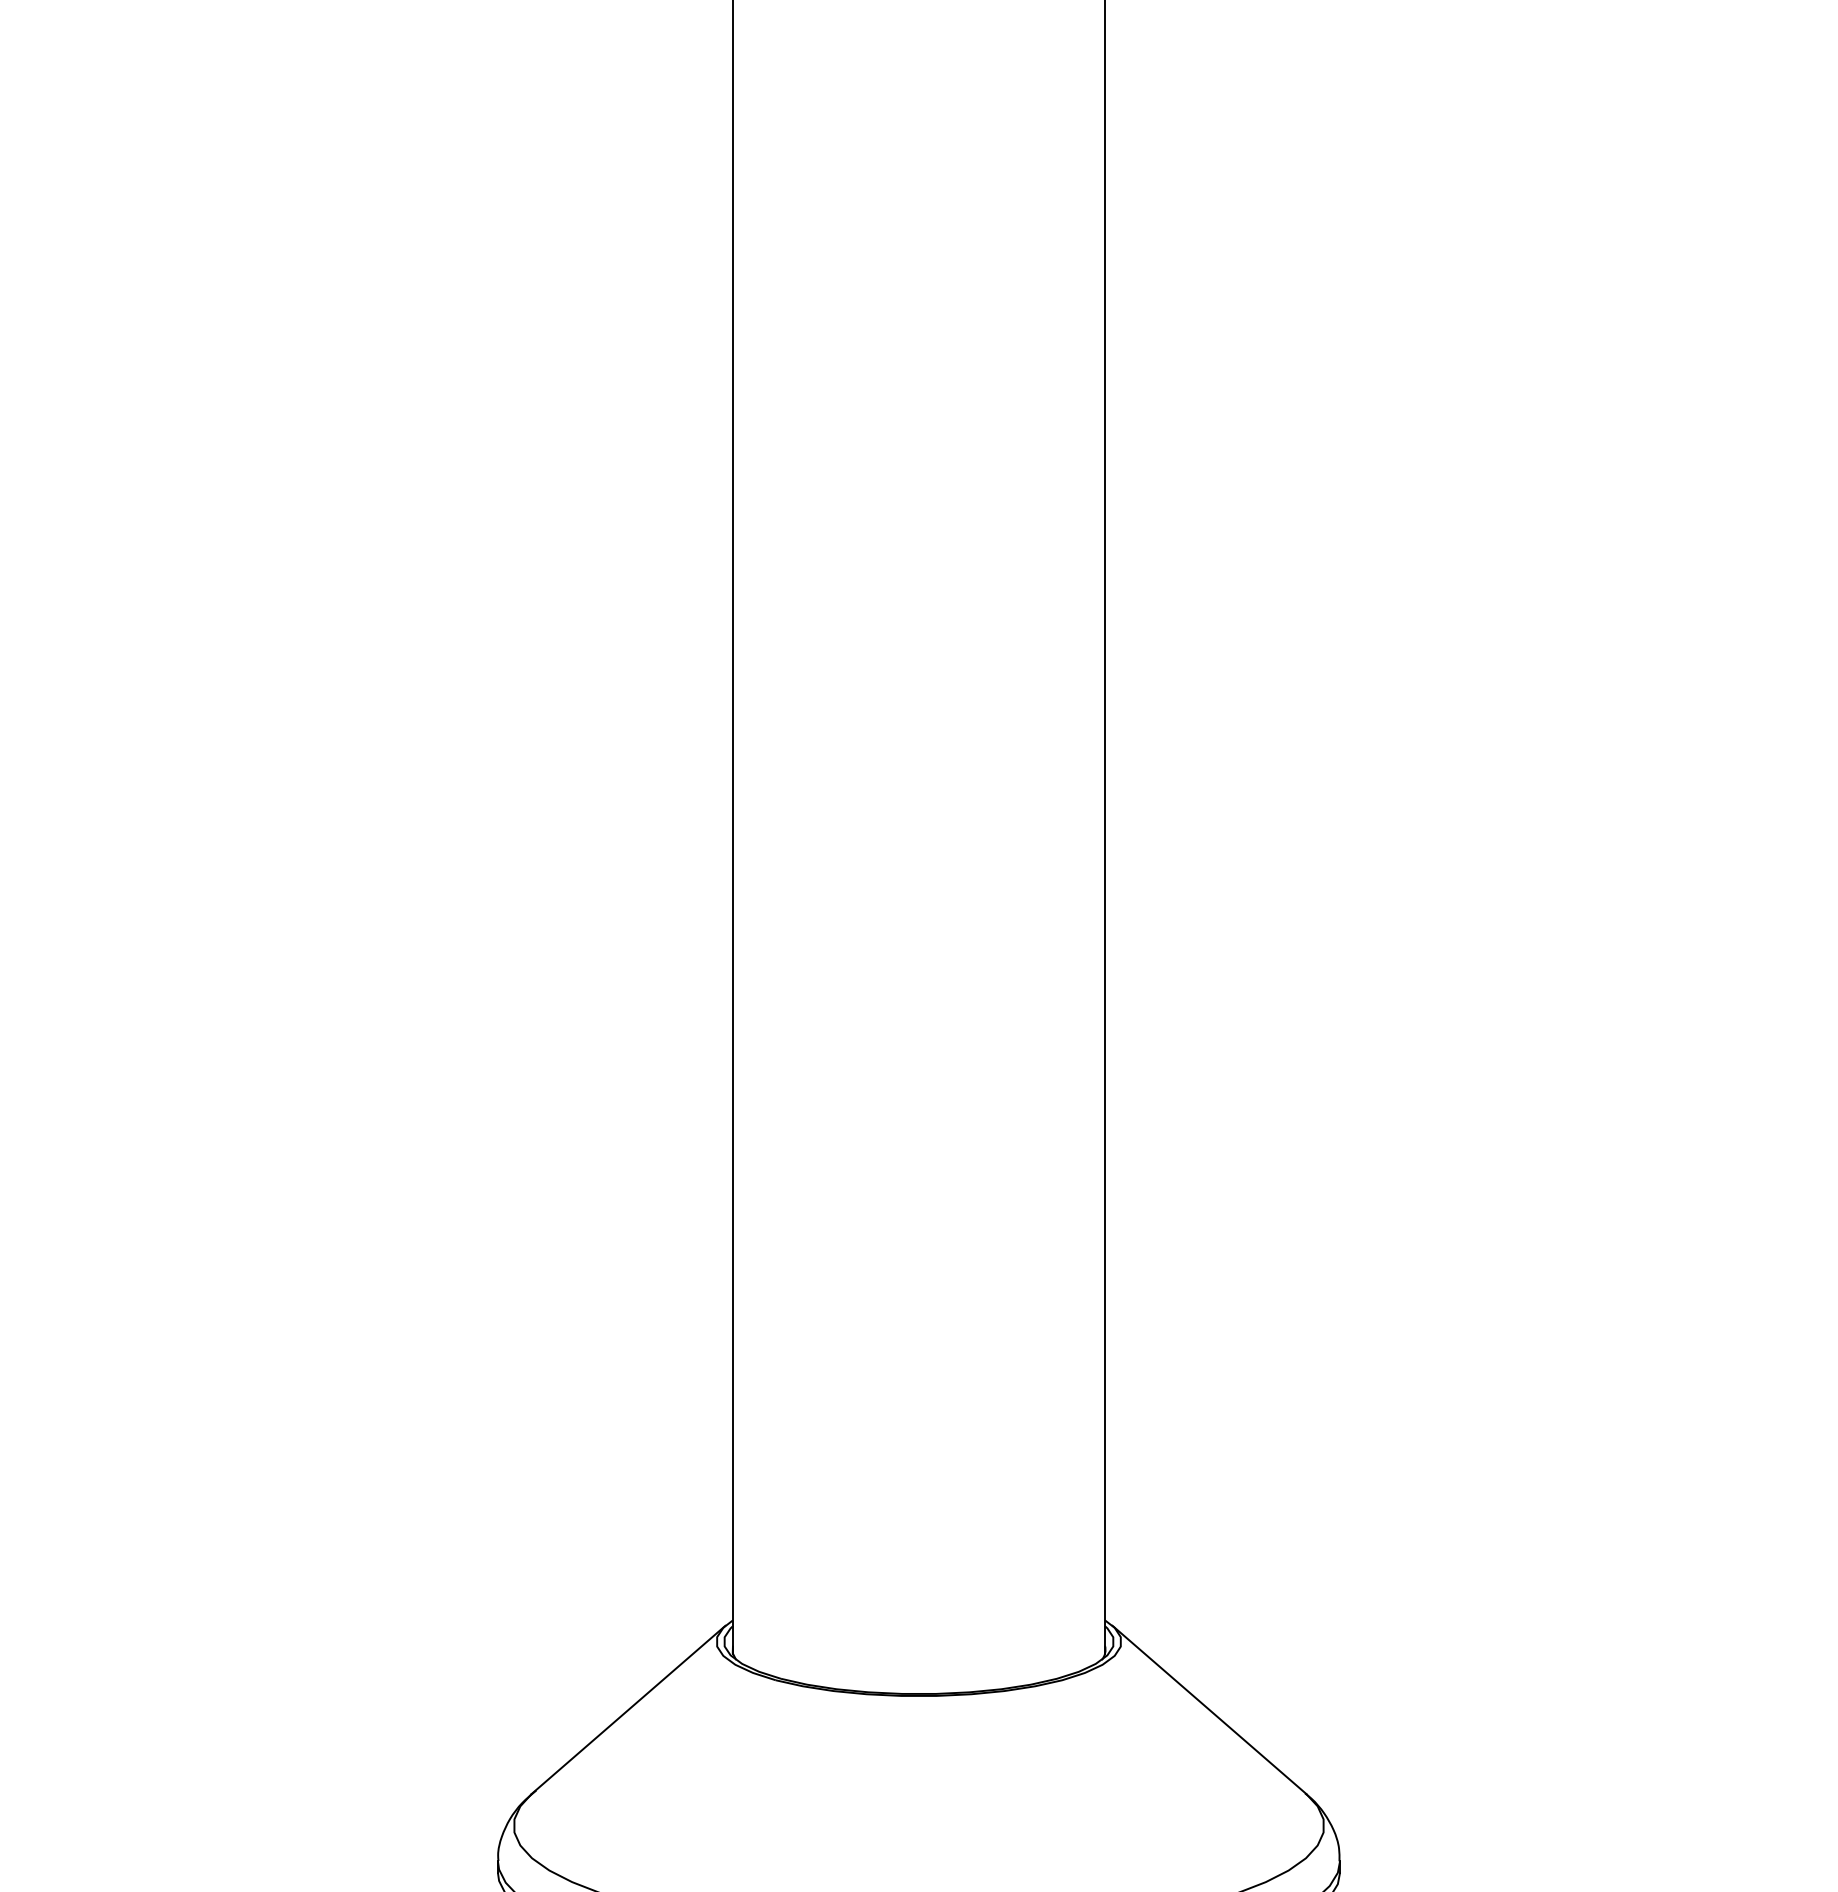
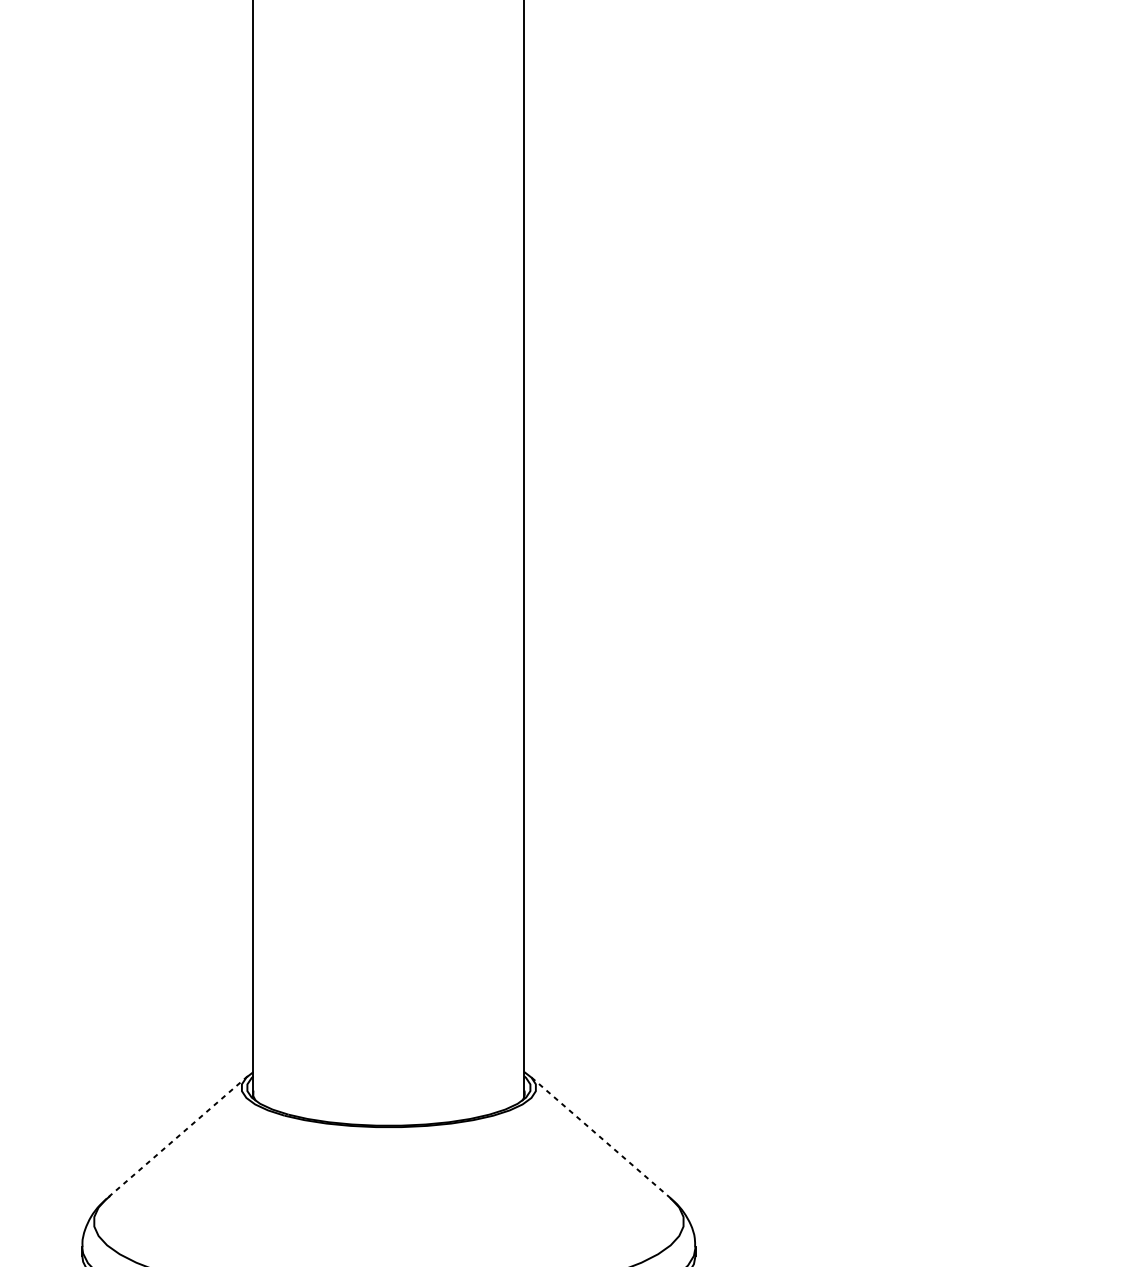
line: (1209, 1709) -> (600, 1137), solid -> dashed
line: (628, 1710) -> (177, 1137), solid -> dashed

